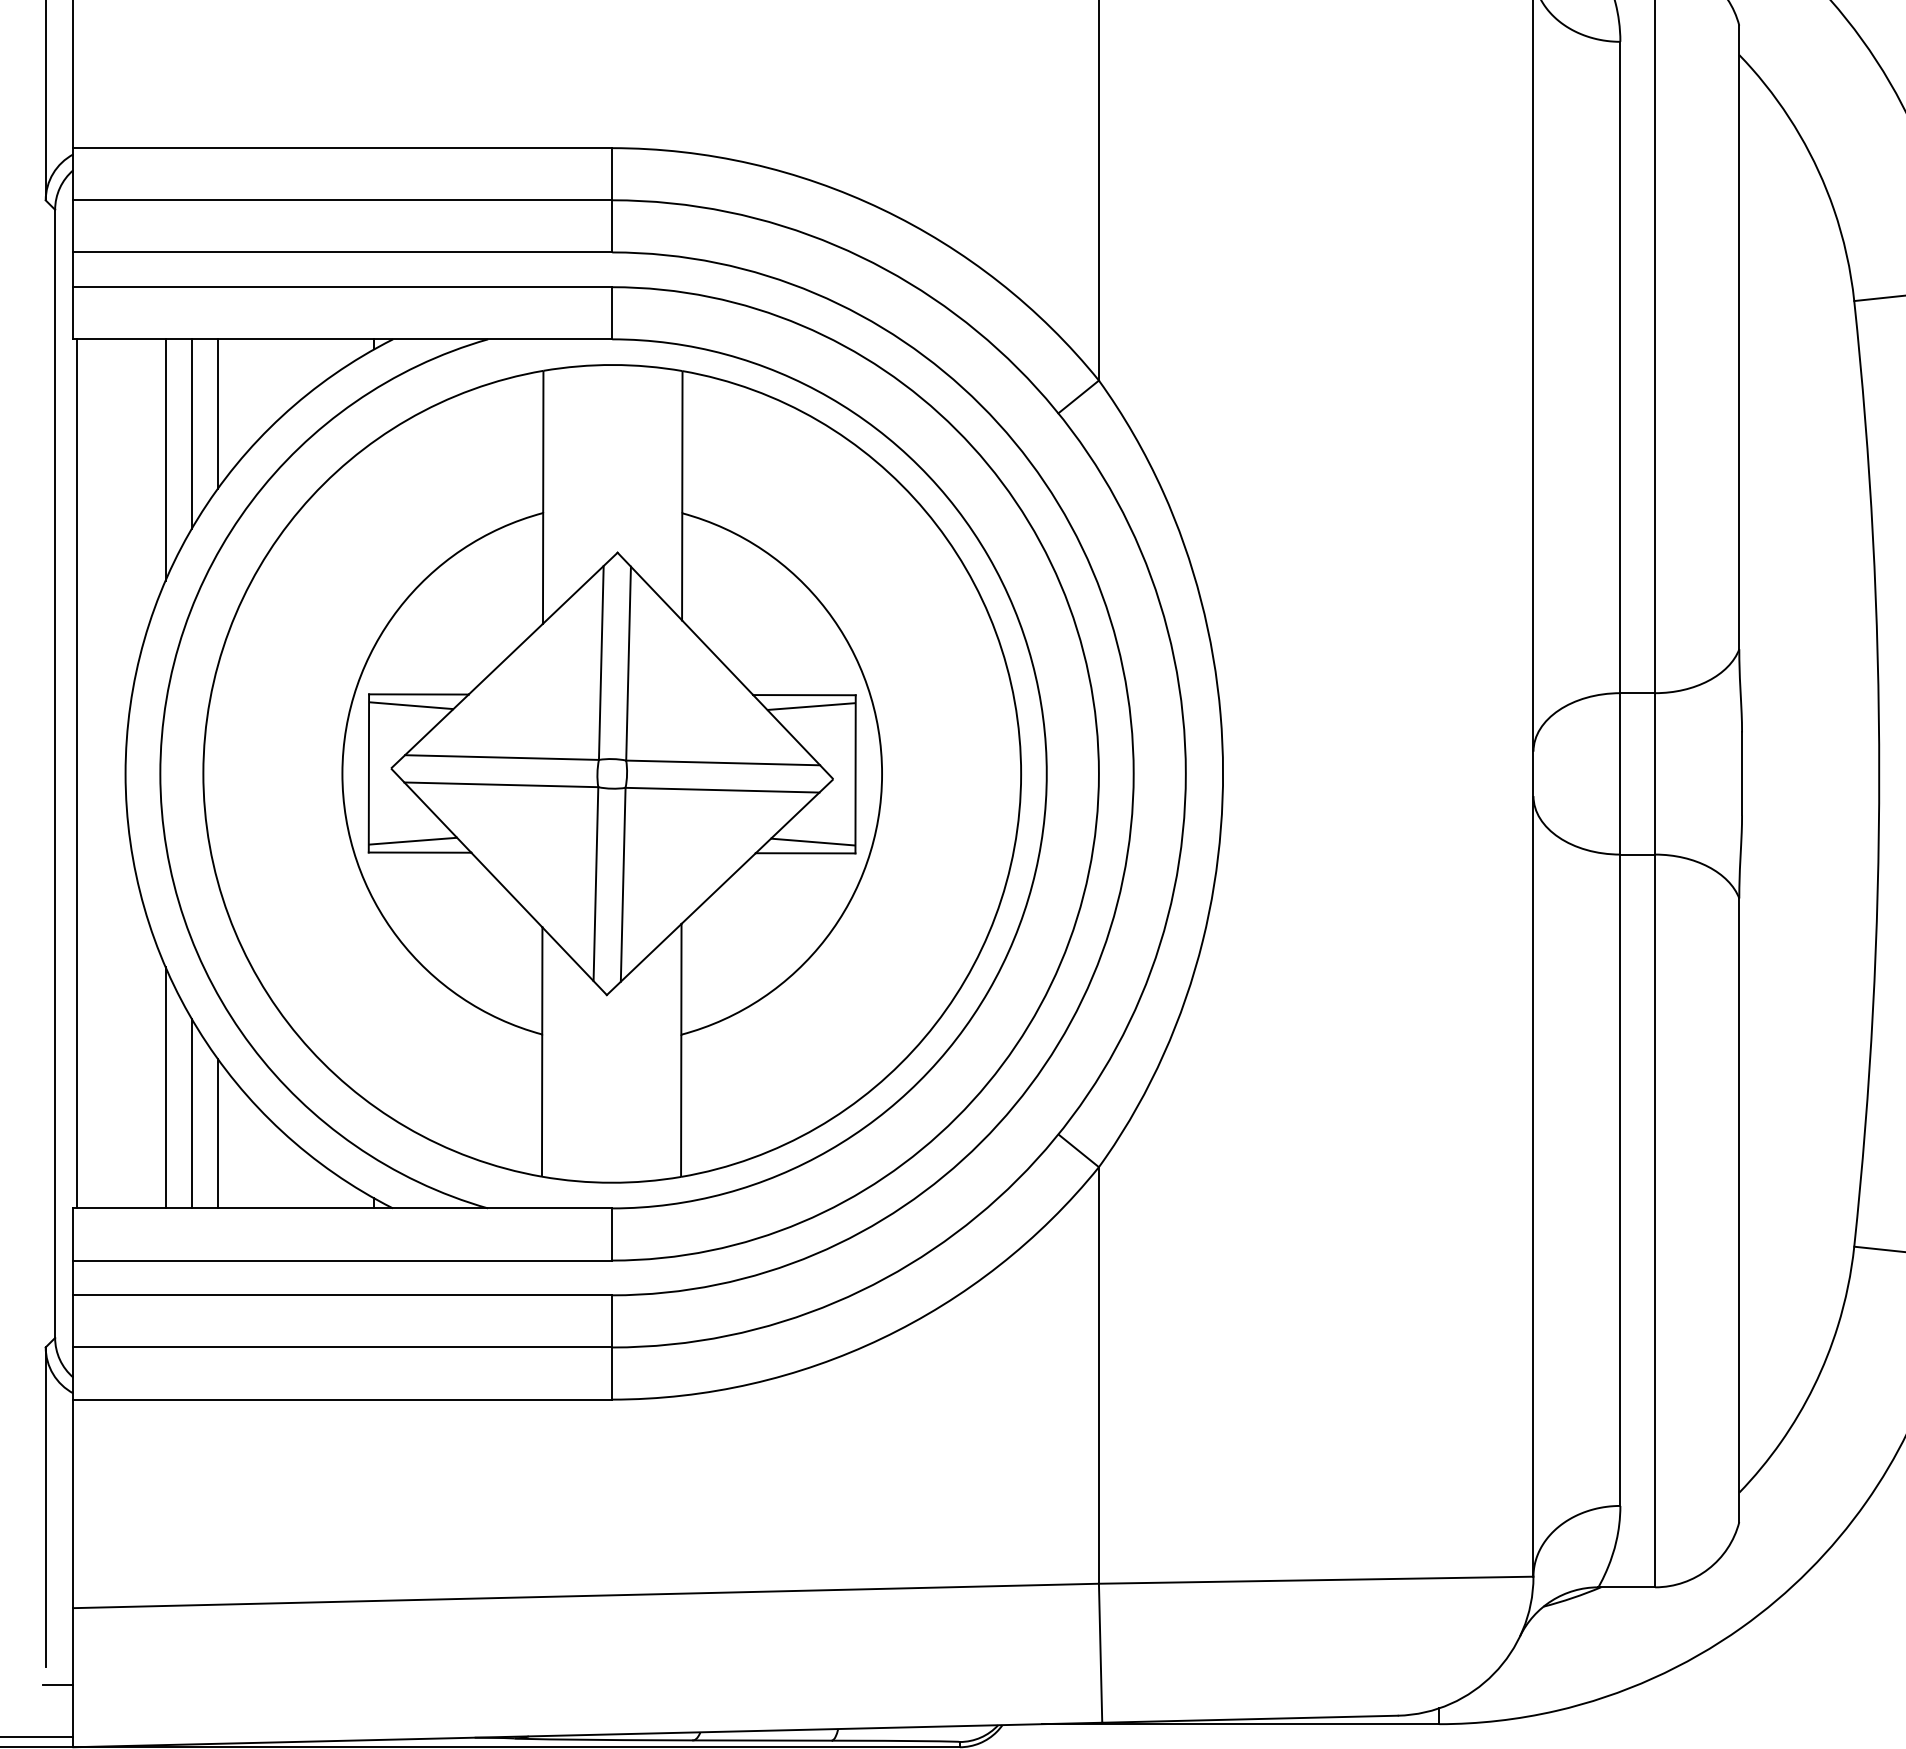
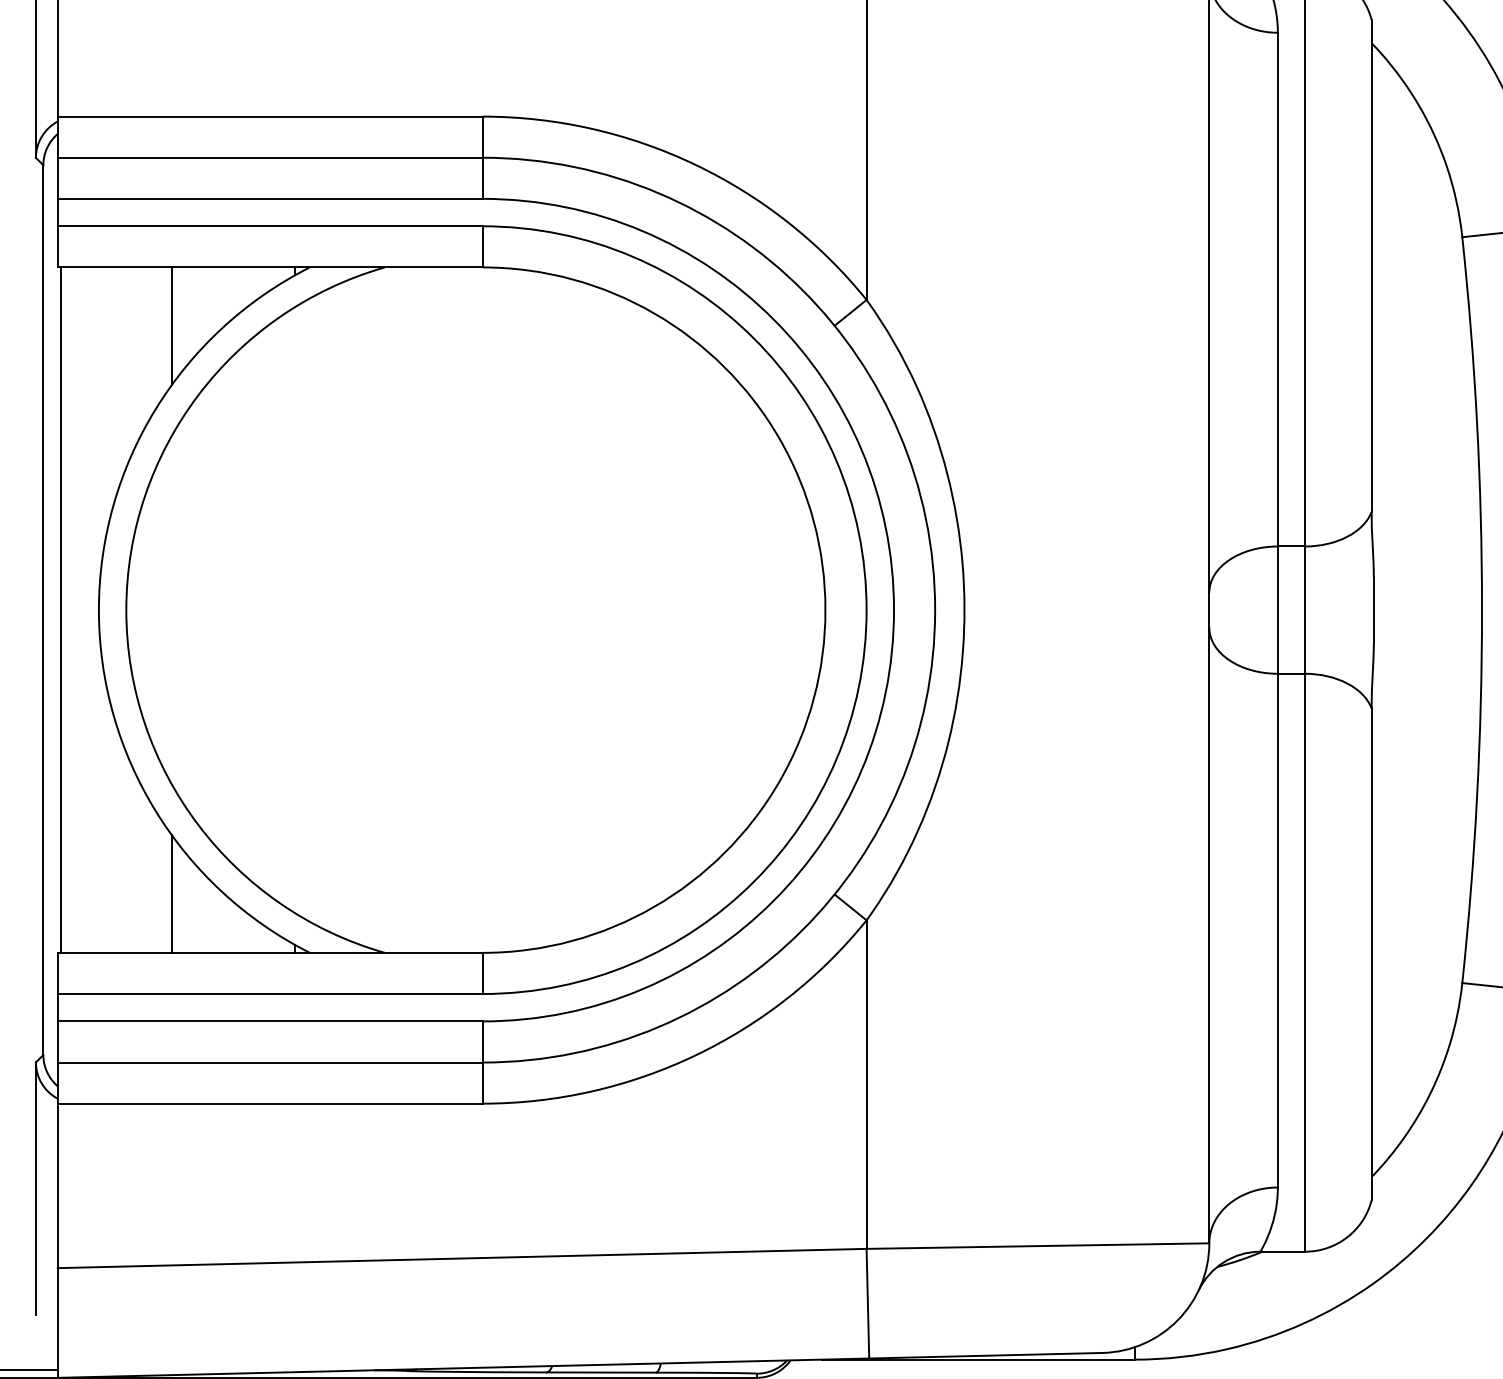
line: (191, 434) -> (150, 342), removed
line: (165, 459) -> (130, 362), removed
part: (611, 773) -> (482, 609), removed
line: (165, 1087) -> (130, 857), removed
line: (191, 1113) -> (150, 877), removed
line: (58, 1685) -> (46, 1329), removed

